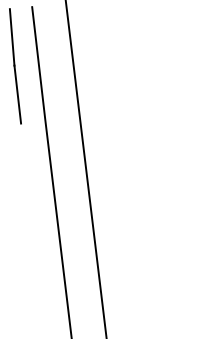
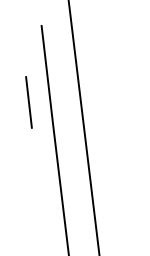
line: (11, 37) -> (23, 52), removed

